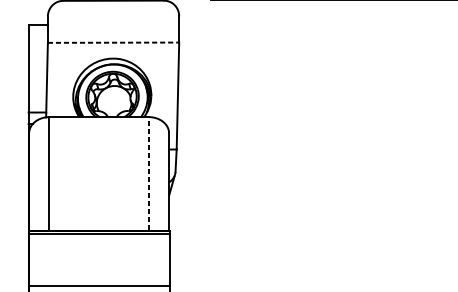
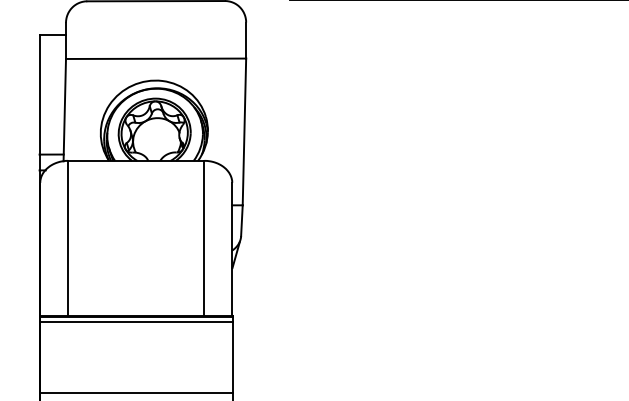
line: (113, 42) -> (156, 58), dashed -> solid
line: (148, 173) -> (204, 238), dashed -> solid

